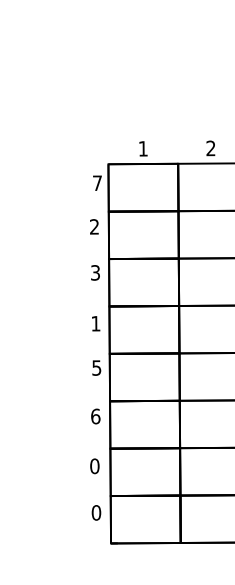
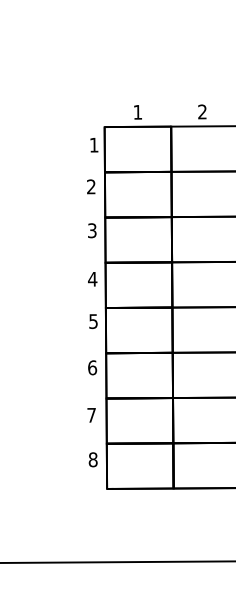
text: (97, 182) -> (94, 144), 7 -> 1
text: (95, 323) -> (92, 279), 1 -> 4
text: (94, 465) -> (91, 414), 0 -> 7
text: (95, 512) -> (92, 459), 0 -> 8

